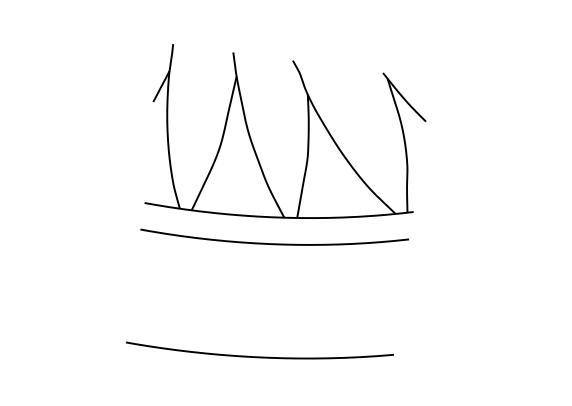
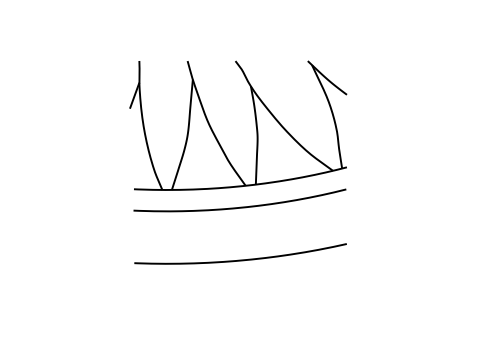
curve: (258, 356) -> (240, 259), moved

